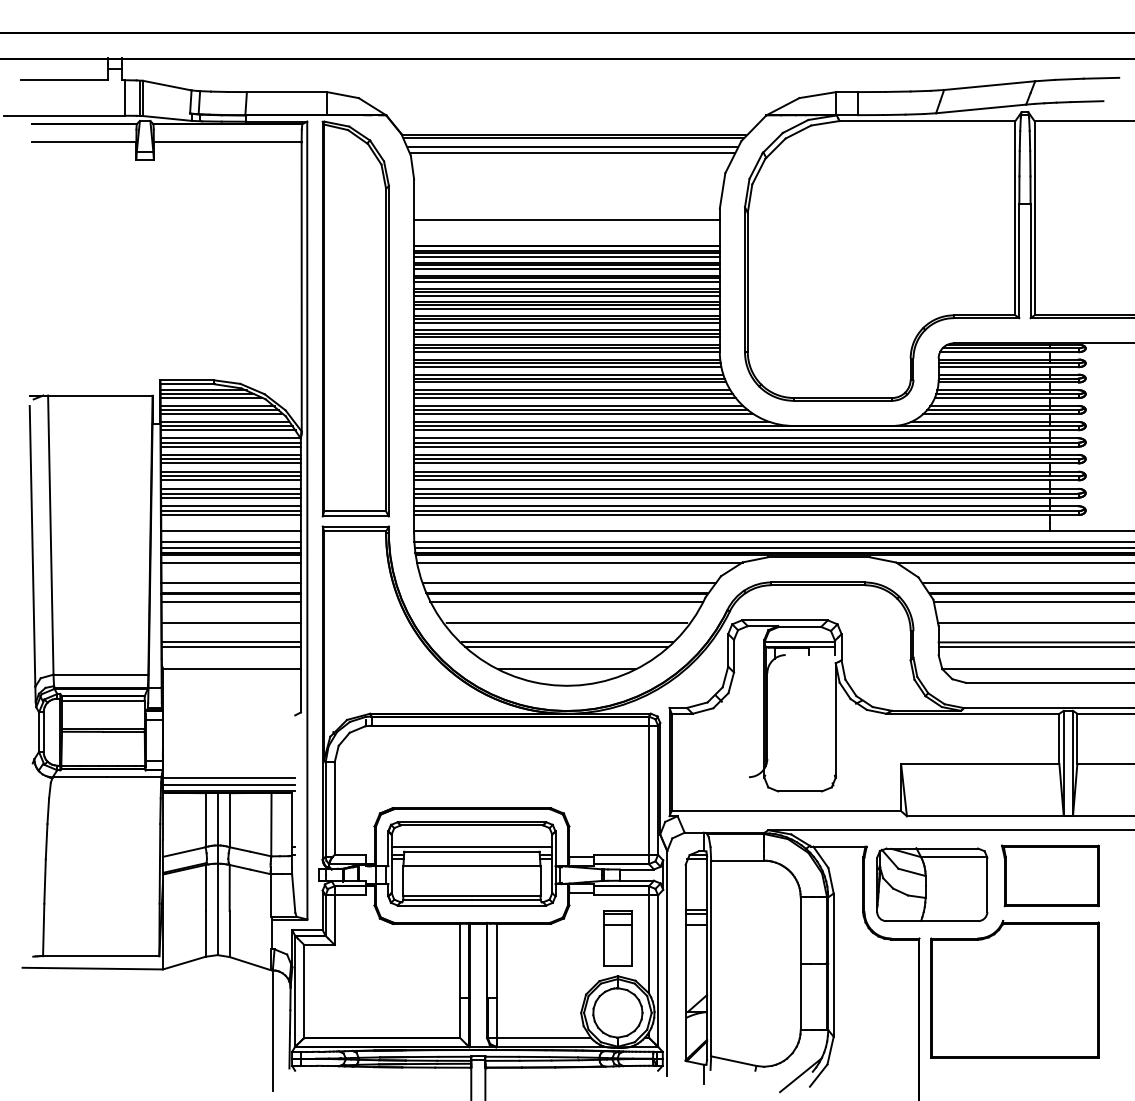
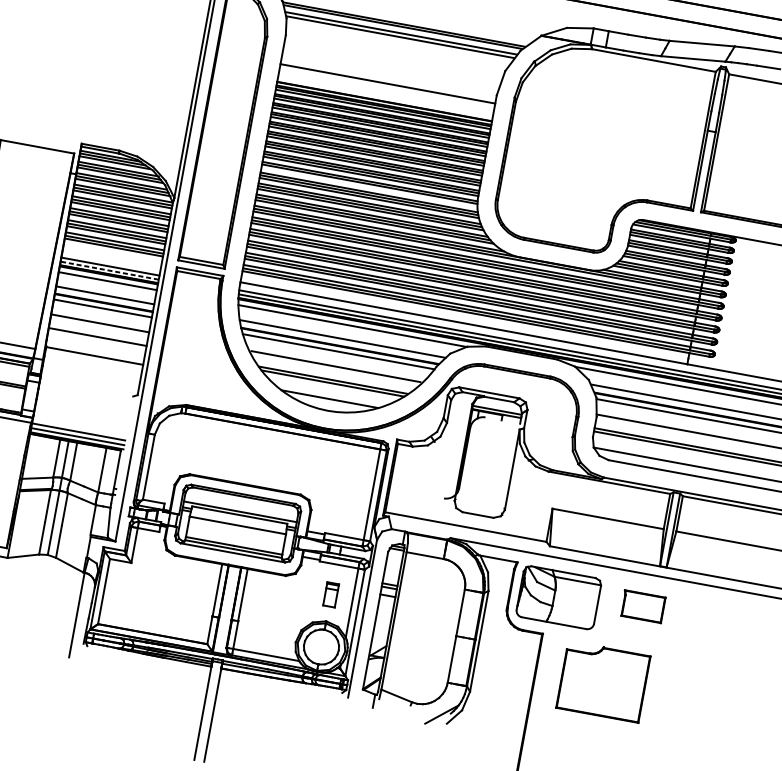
line: (567, 367) -> (369, 187), removed
line: (230, 530) -> (111, 258), removed
line: (231, 548) -> (109, 271), solid -> dashed
line: (231, 646) -> (97, 339), removed
part: (1050, 875) -> (643, 606), size x0.6
part: (617, 938) -> (330, 594), size x0.6
part: (1014, 989) -> (603, 681), size x0.7

